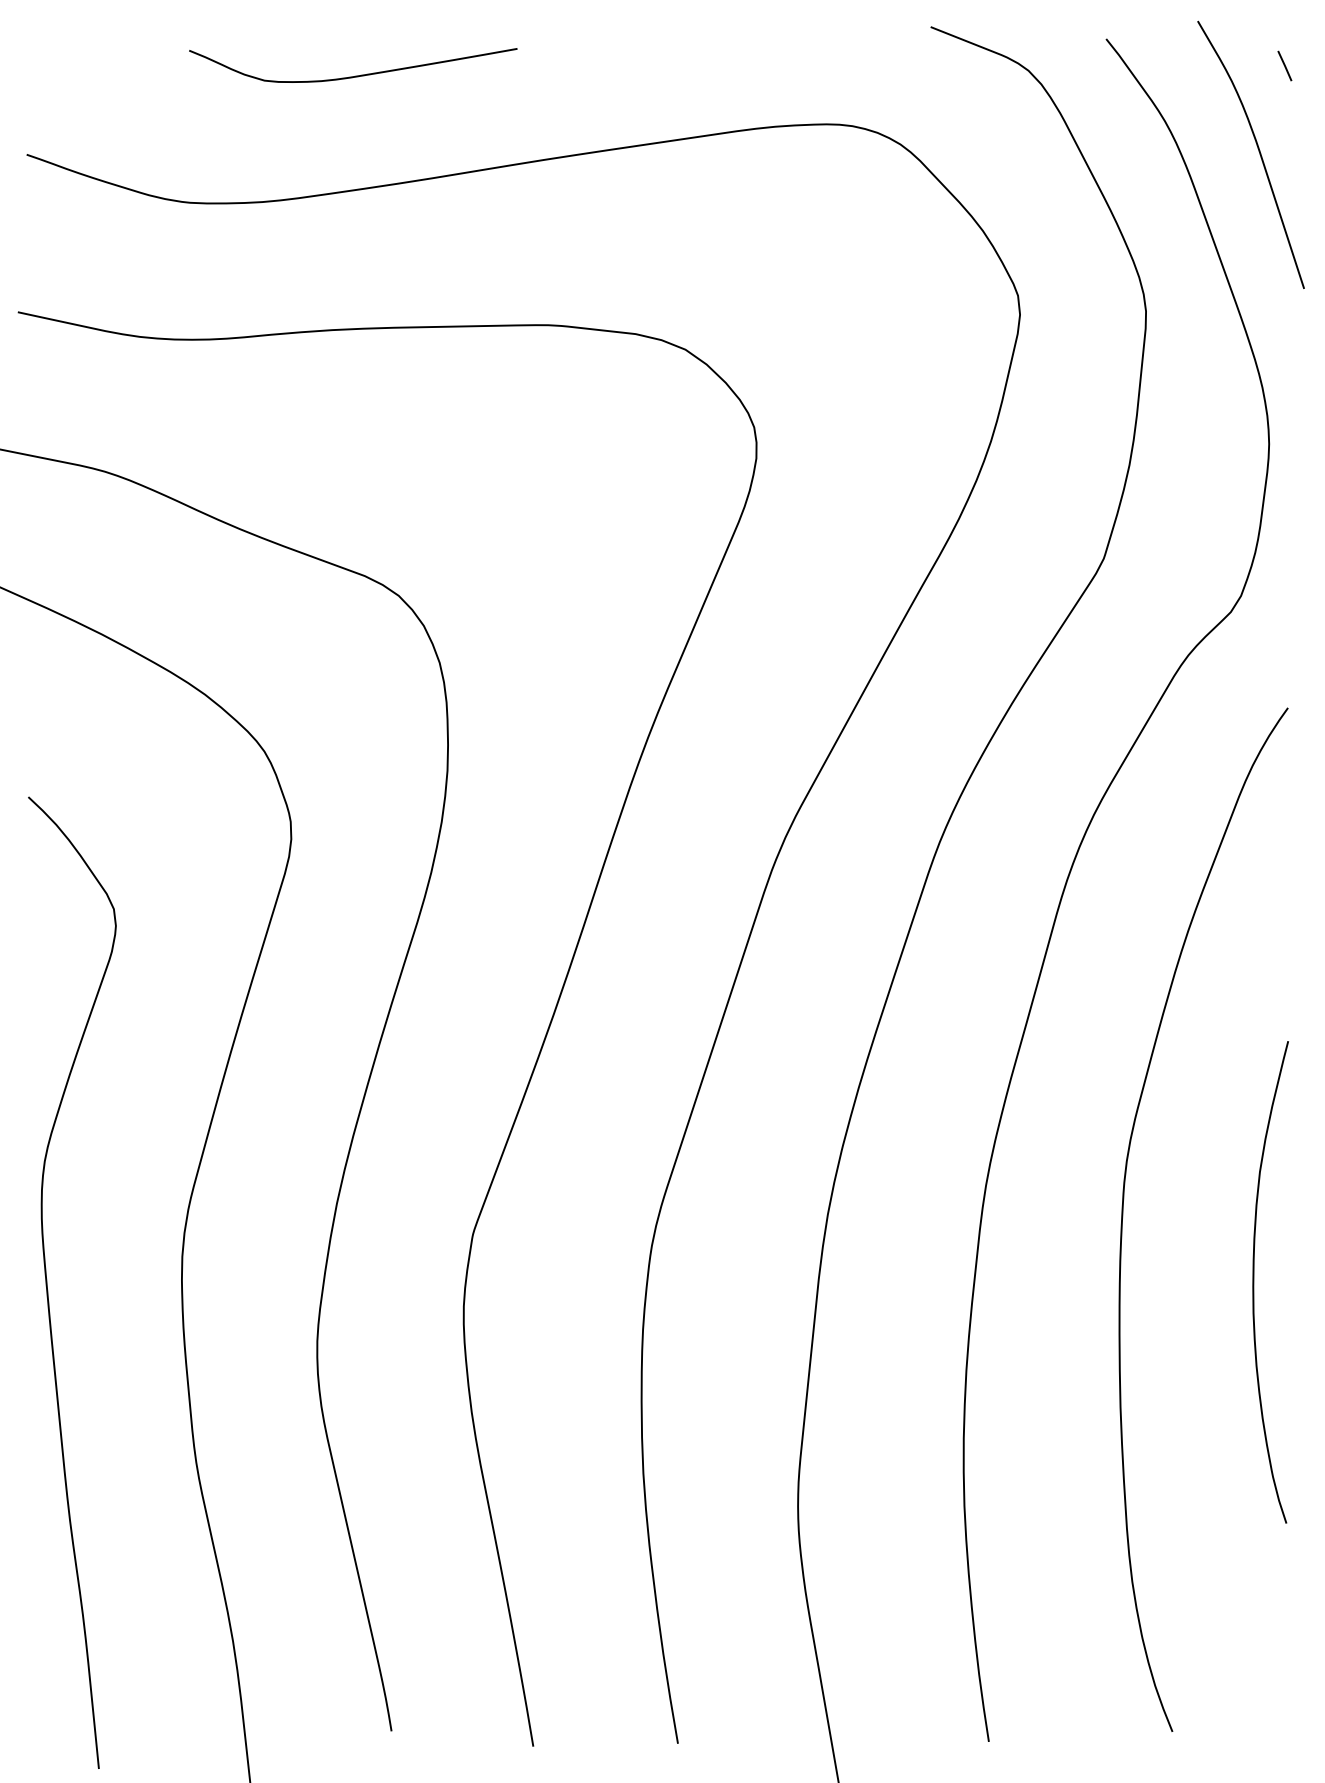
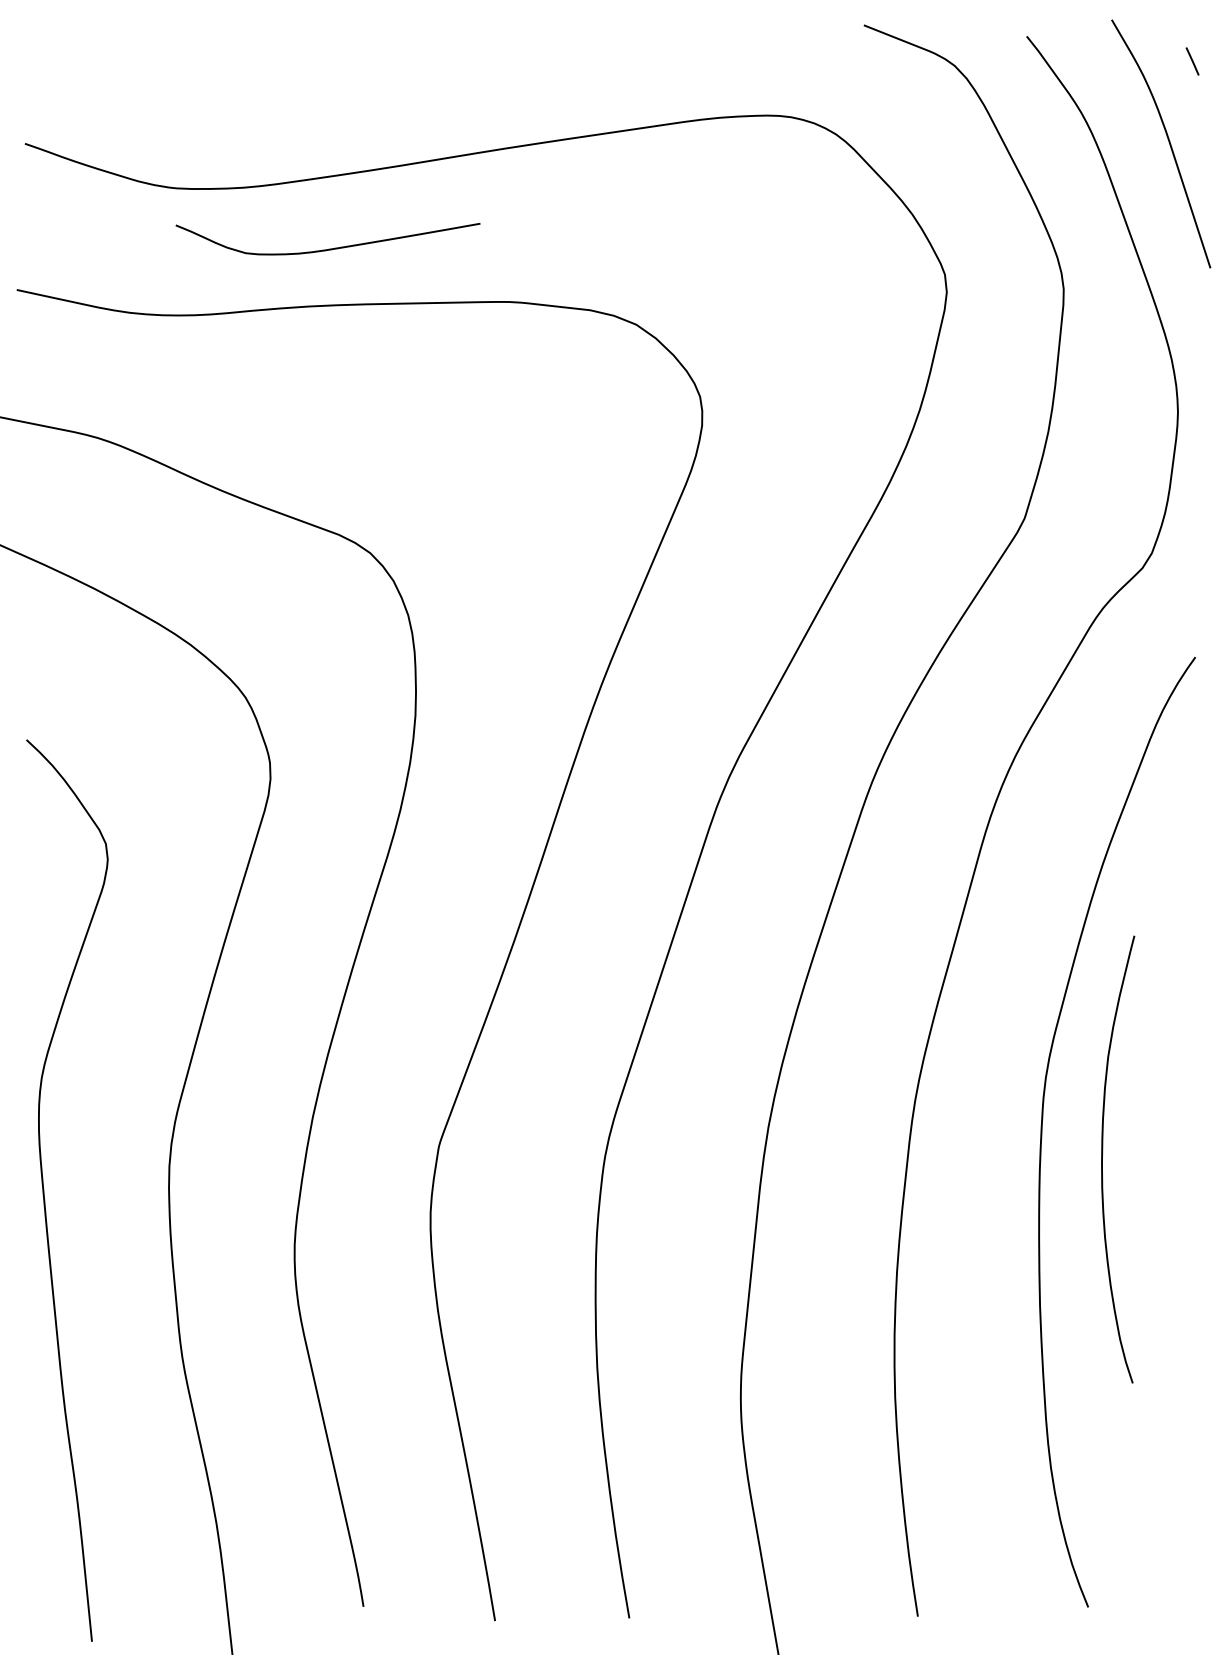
curve: (355, 75) -> (330, 248), moved
curve: (1254, 1282) -> (1103, 1159), moved

